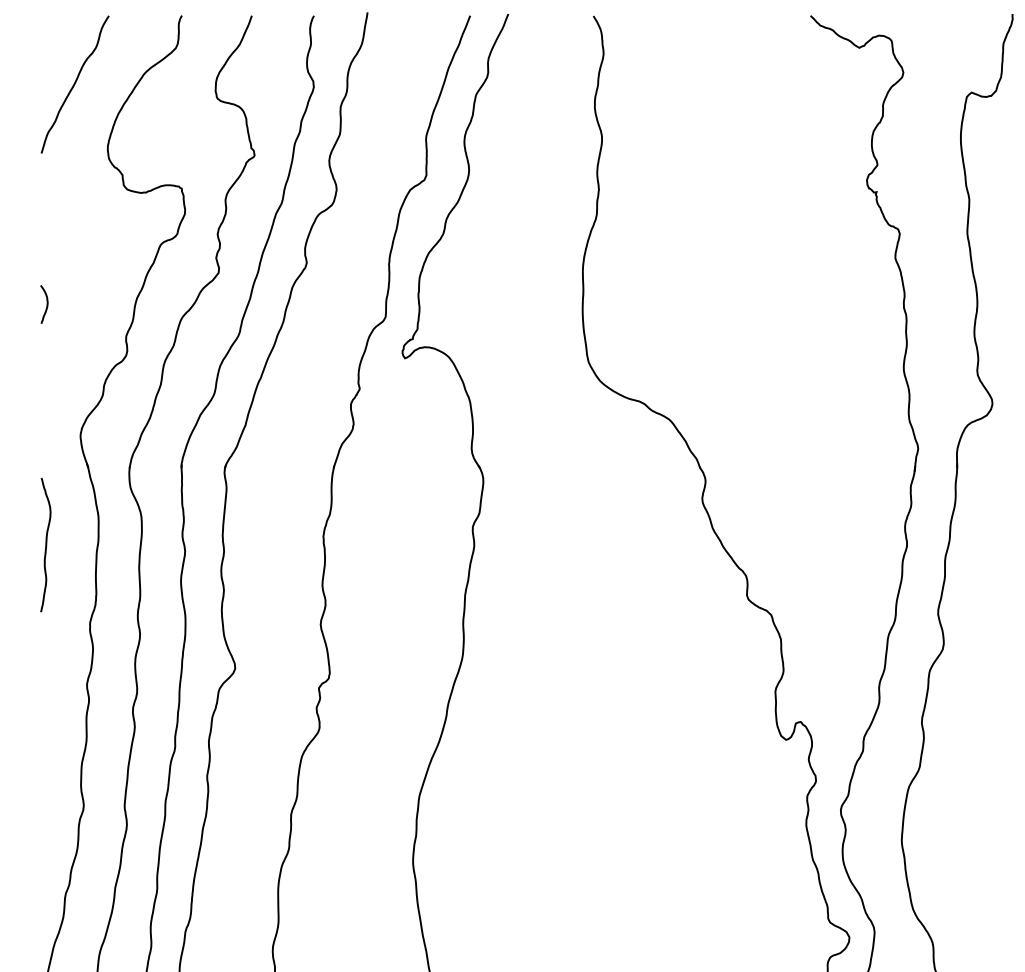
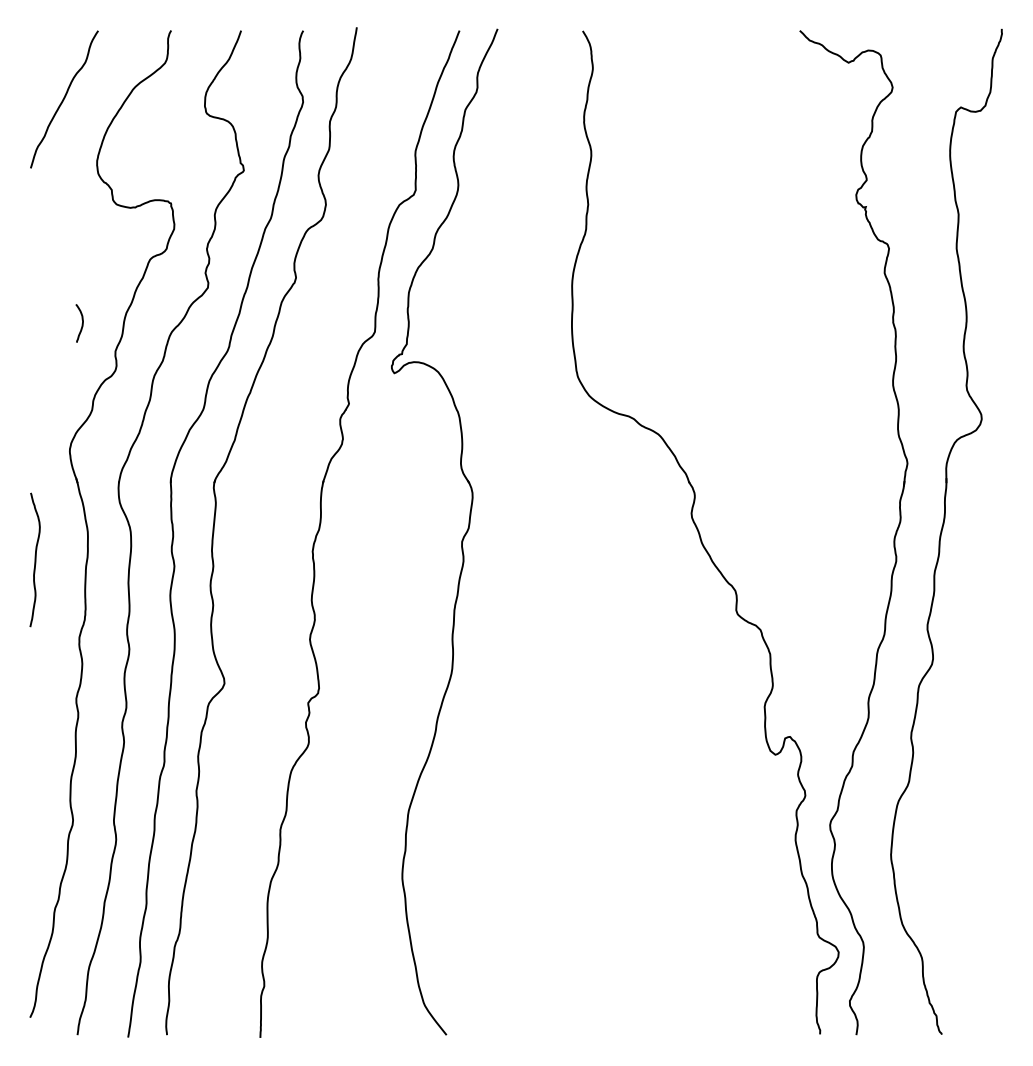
curve: (46, 305) -> (81, 324), moved

